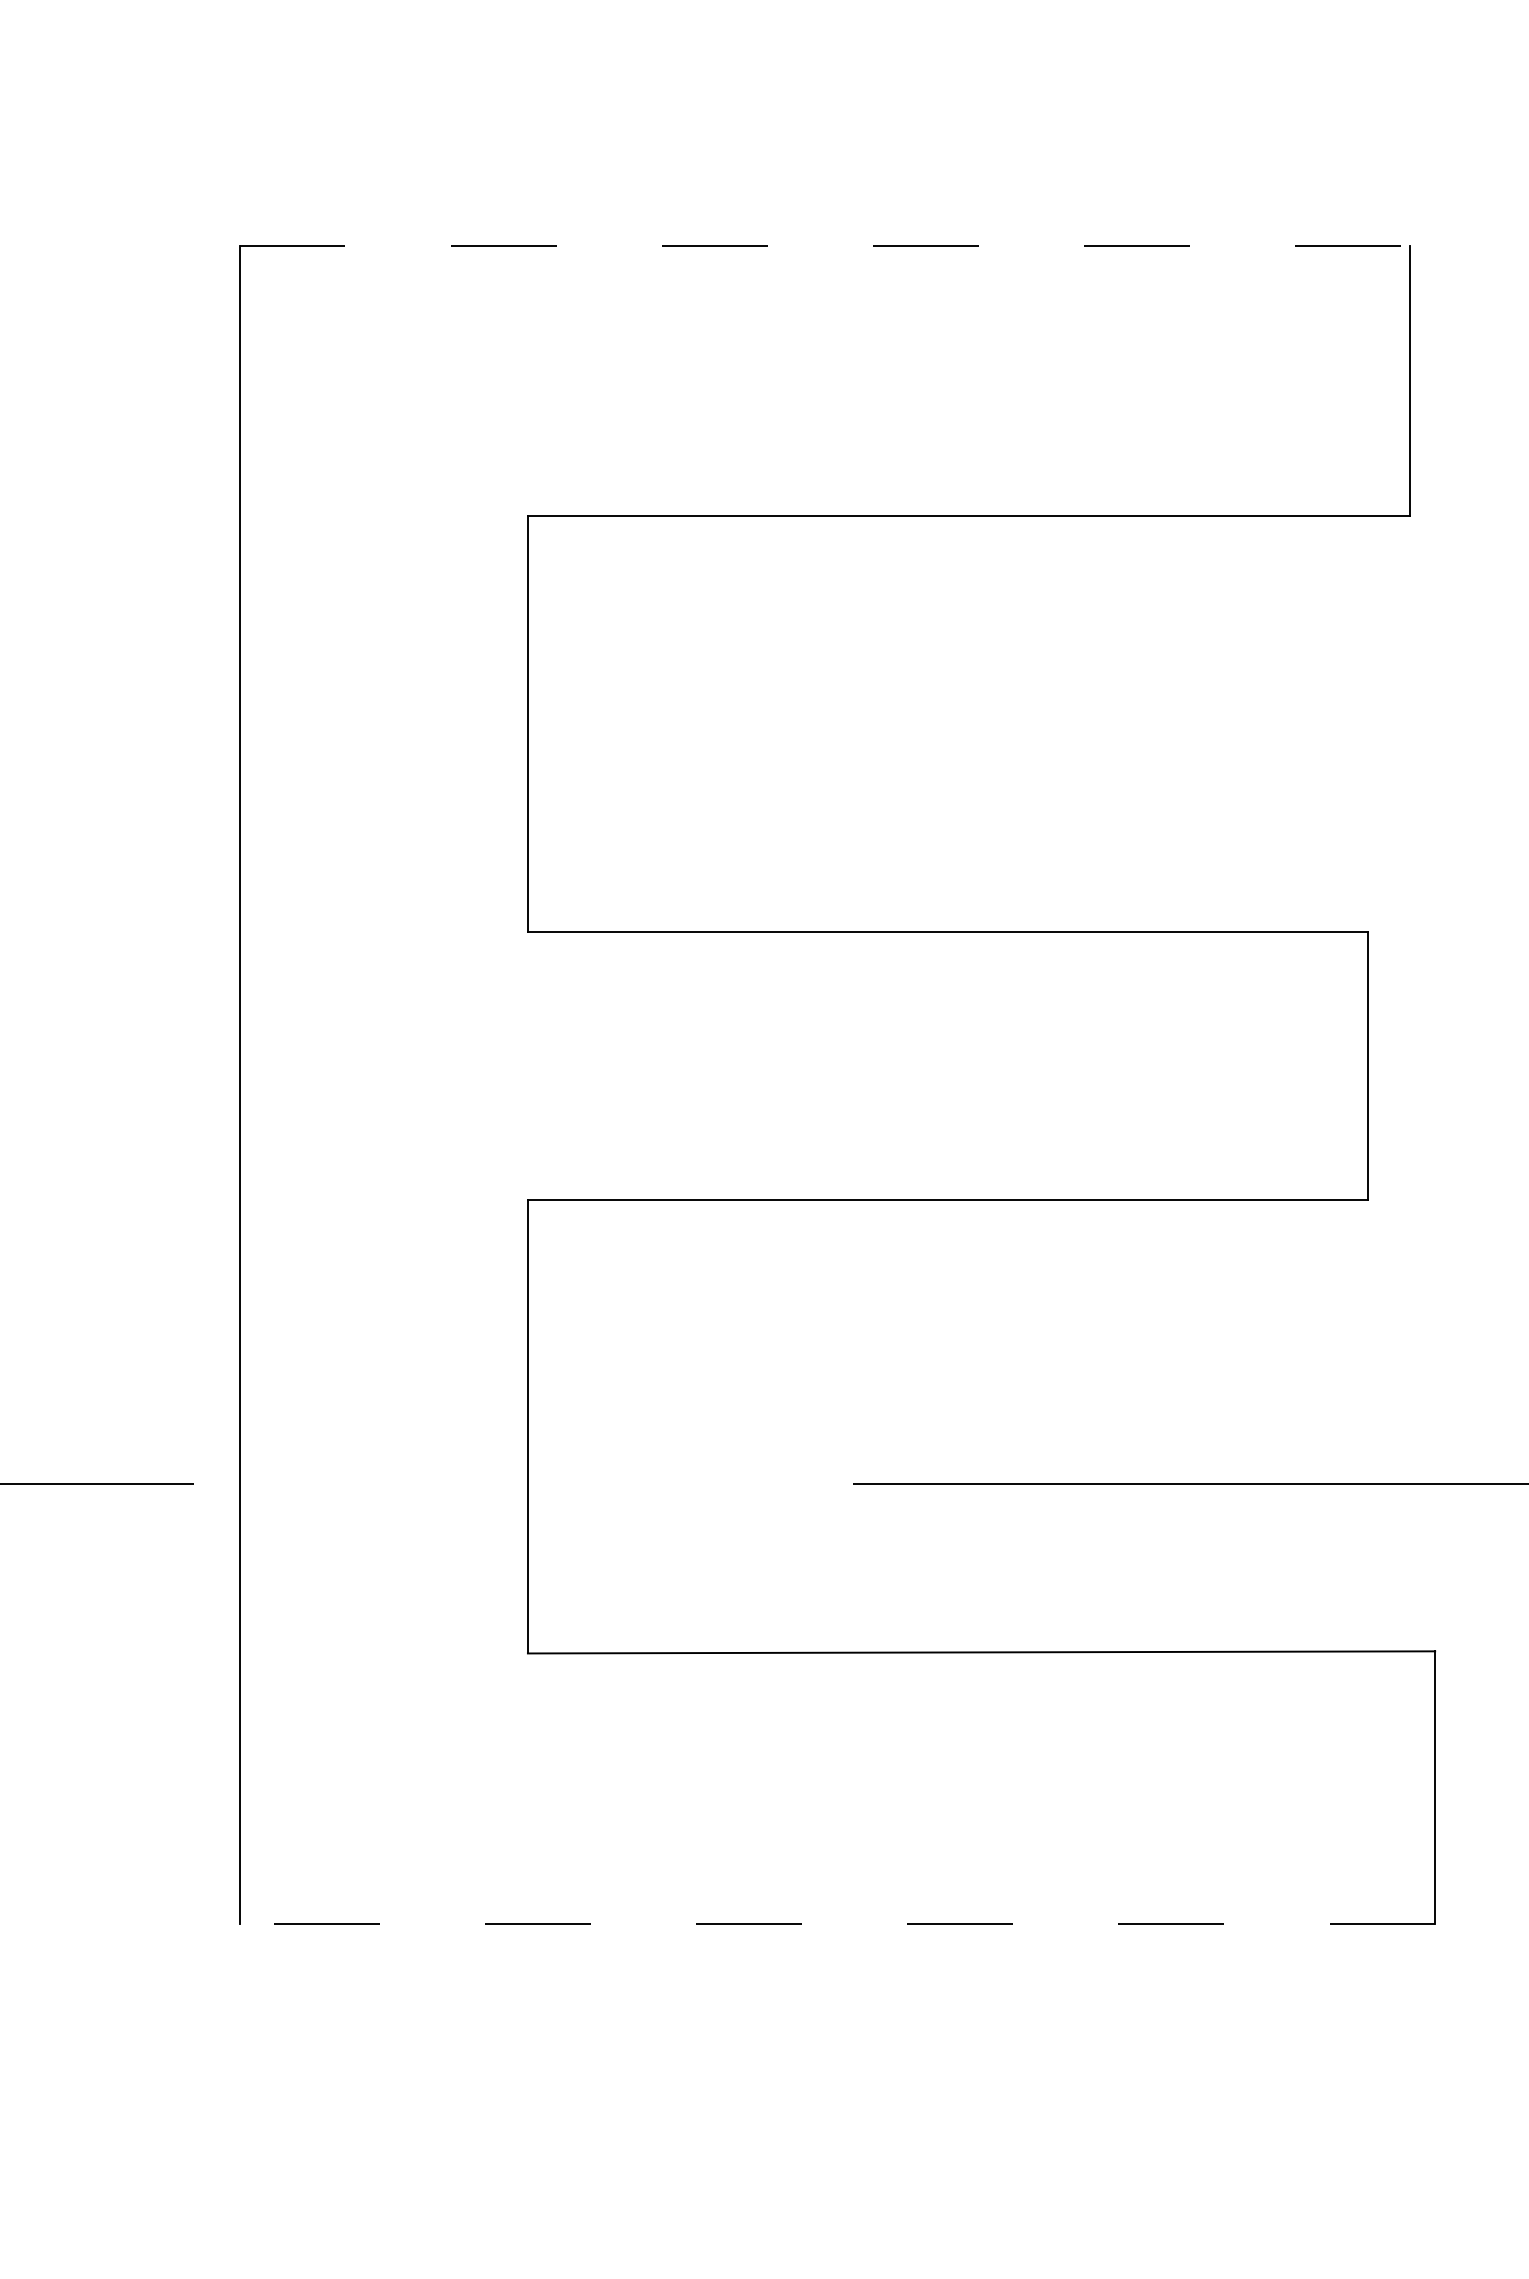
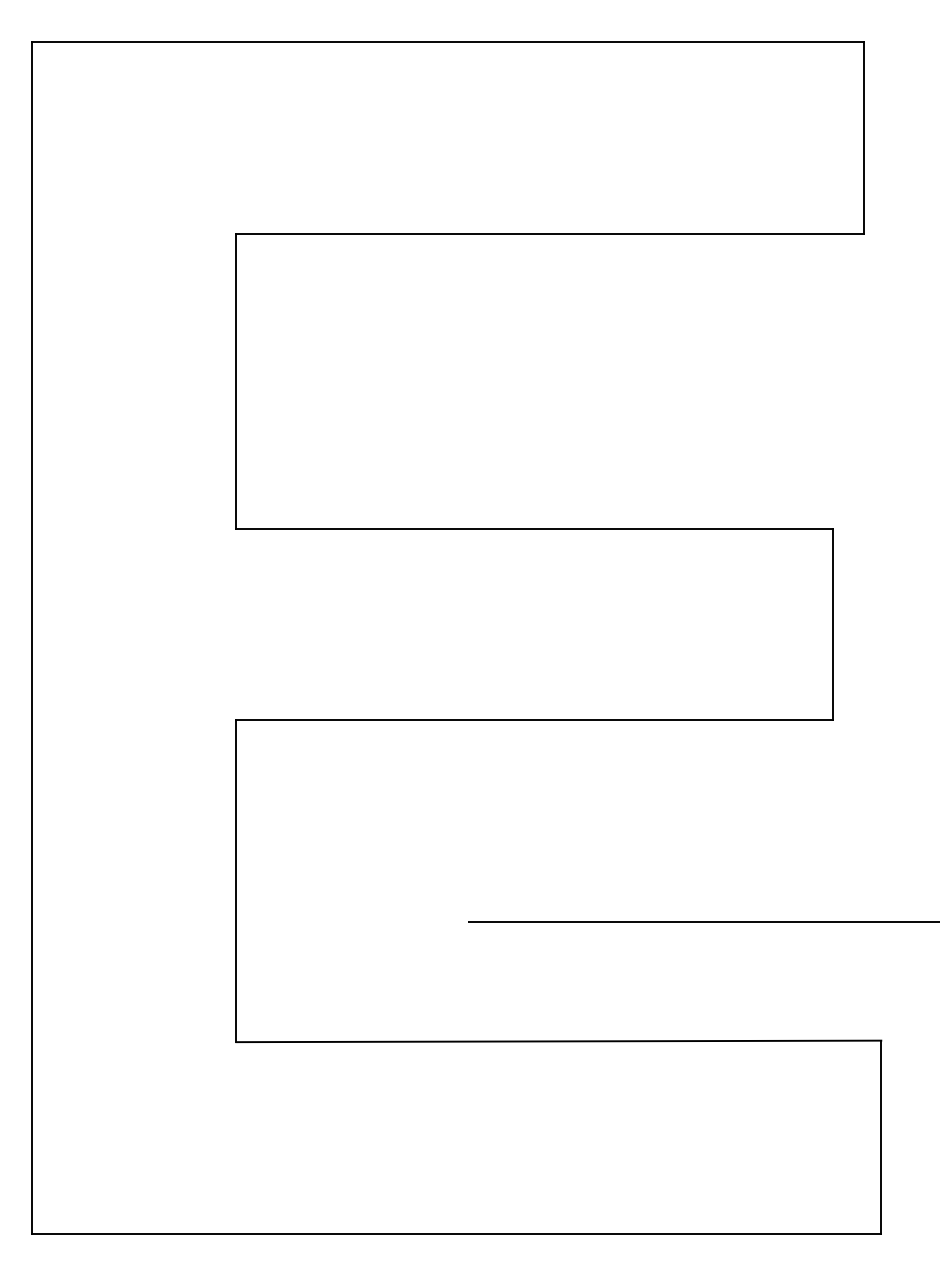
line: (825, 245) -> (447, 41), dashed -> solid
line: (837, 1923) -> (456, 1234), dashed -> solid

